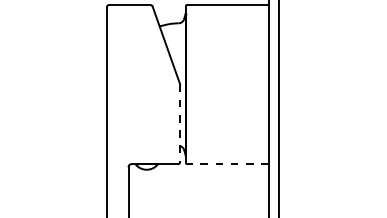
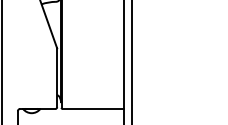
line: (180, 123) -> (57, 78), dashed -> solid
line: (228, 164) -> (93, 109), dashed -> solid

